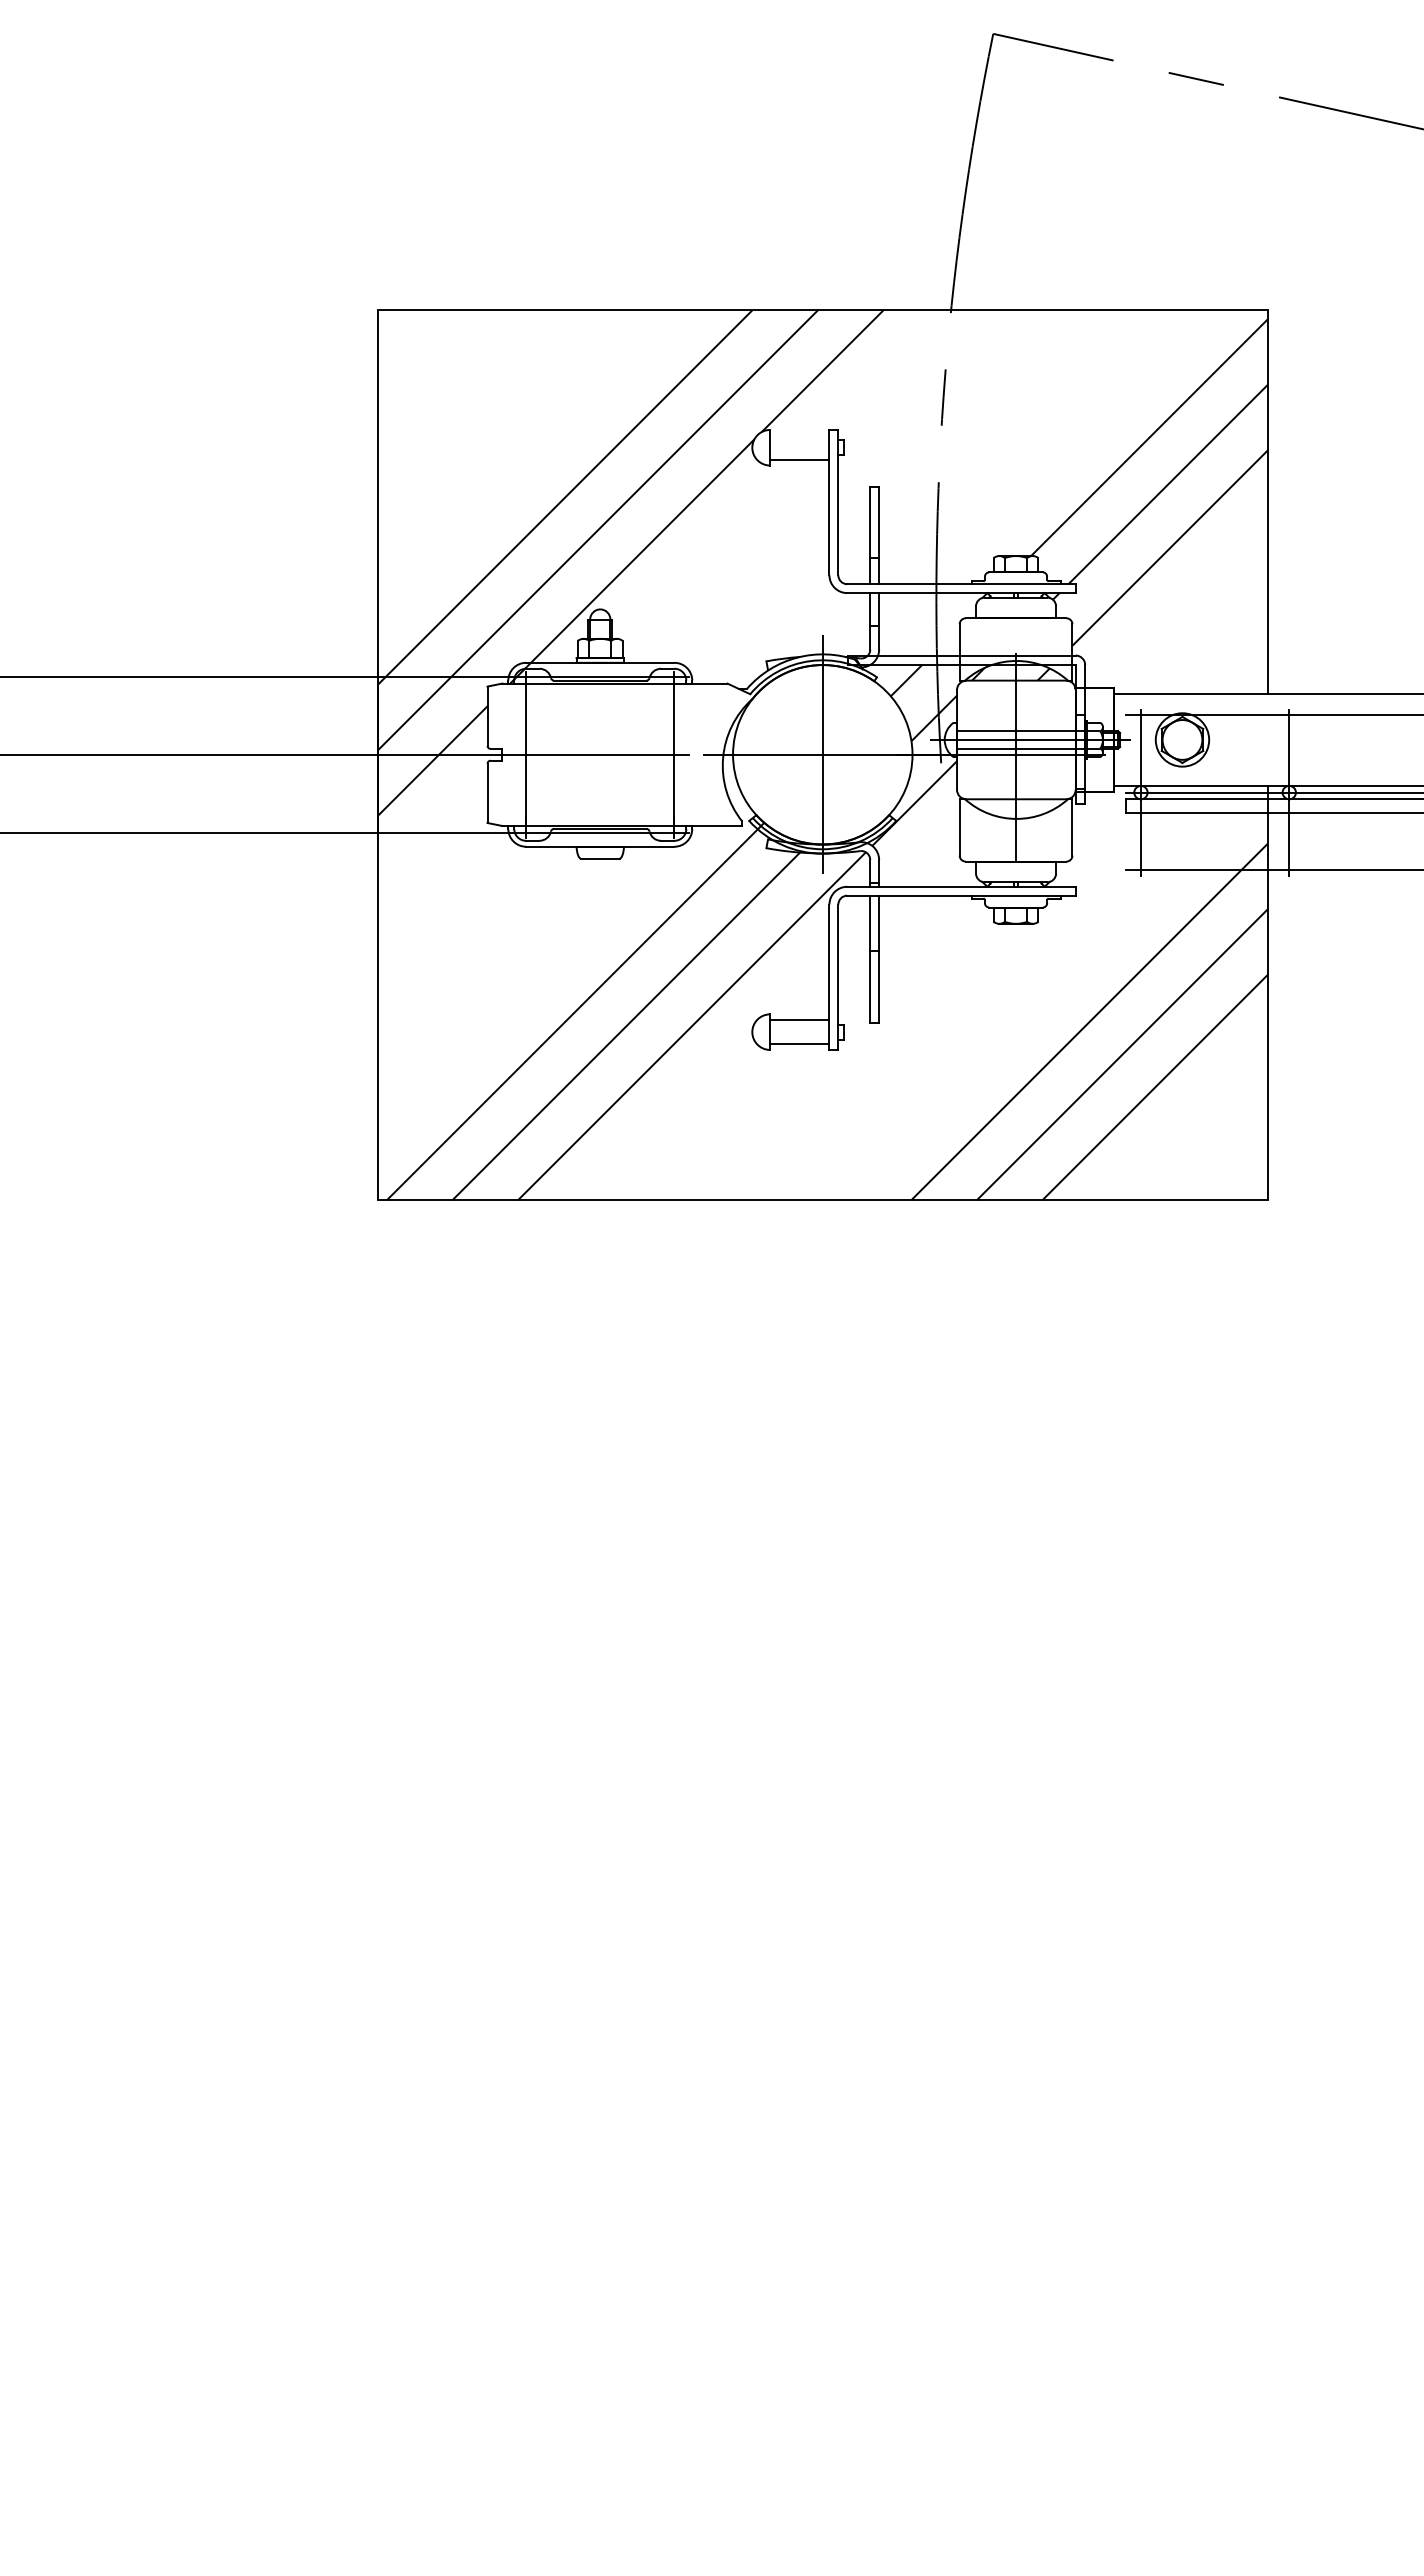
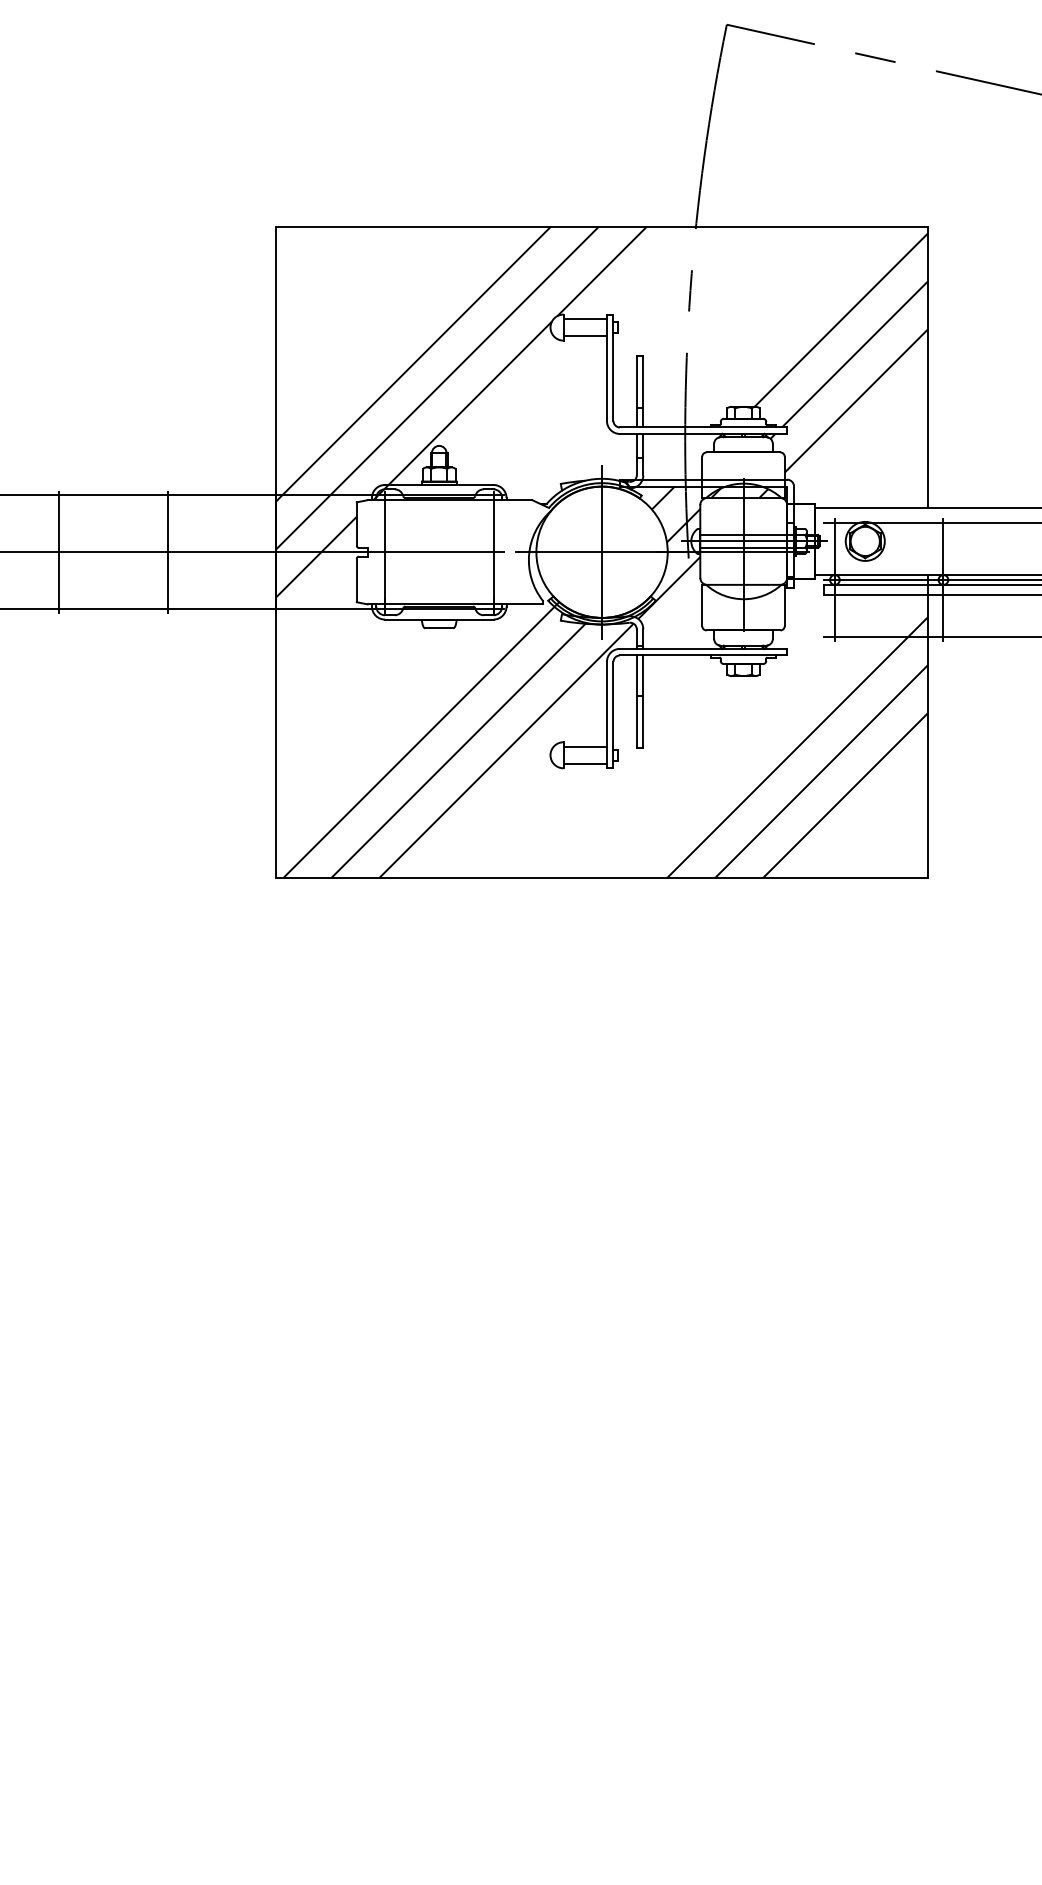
line: (799, 435) -> (585, 318), added
line: (81, 754) -> (59, 552), added
line: (229, 754) -> (167, 552), added

